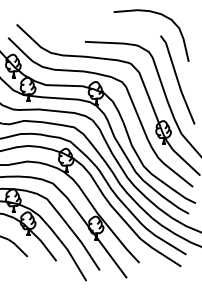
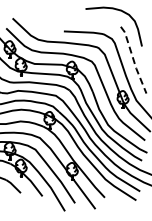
line: (177, 80) -> (133, 60), solid -> dashed

